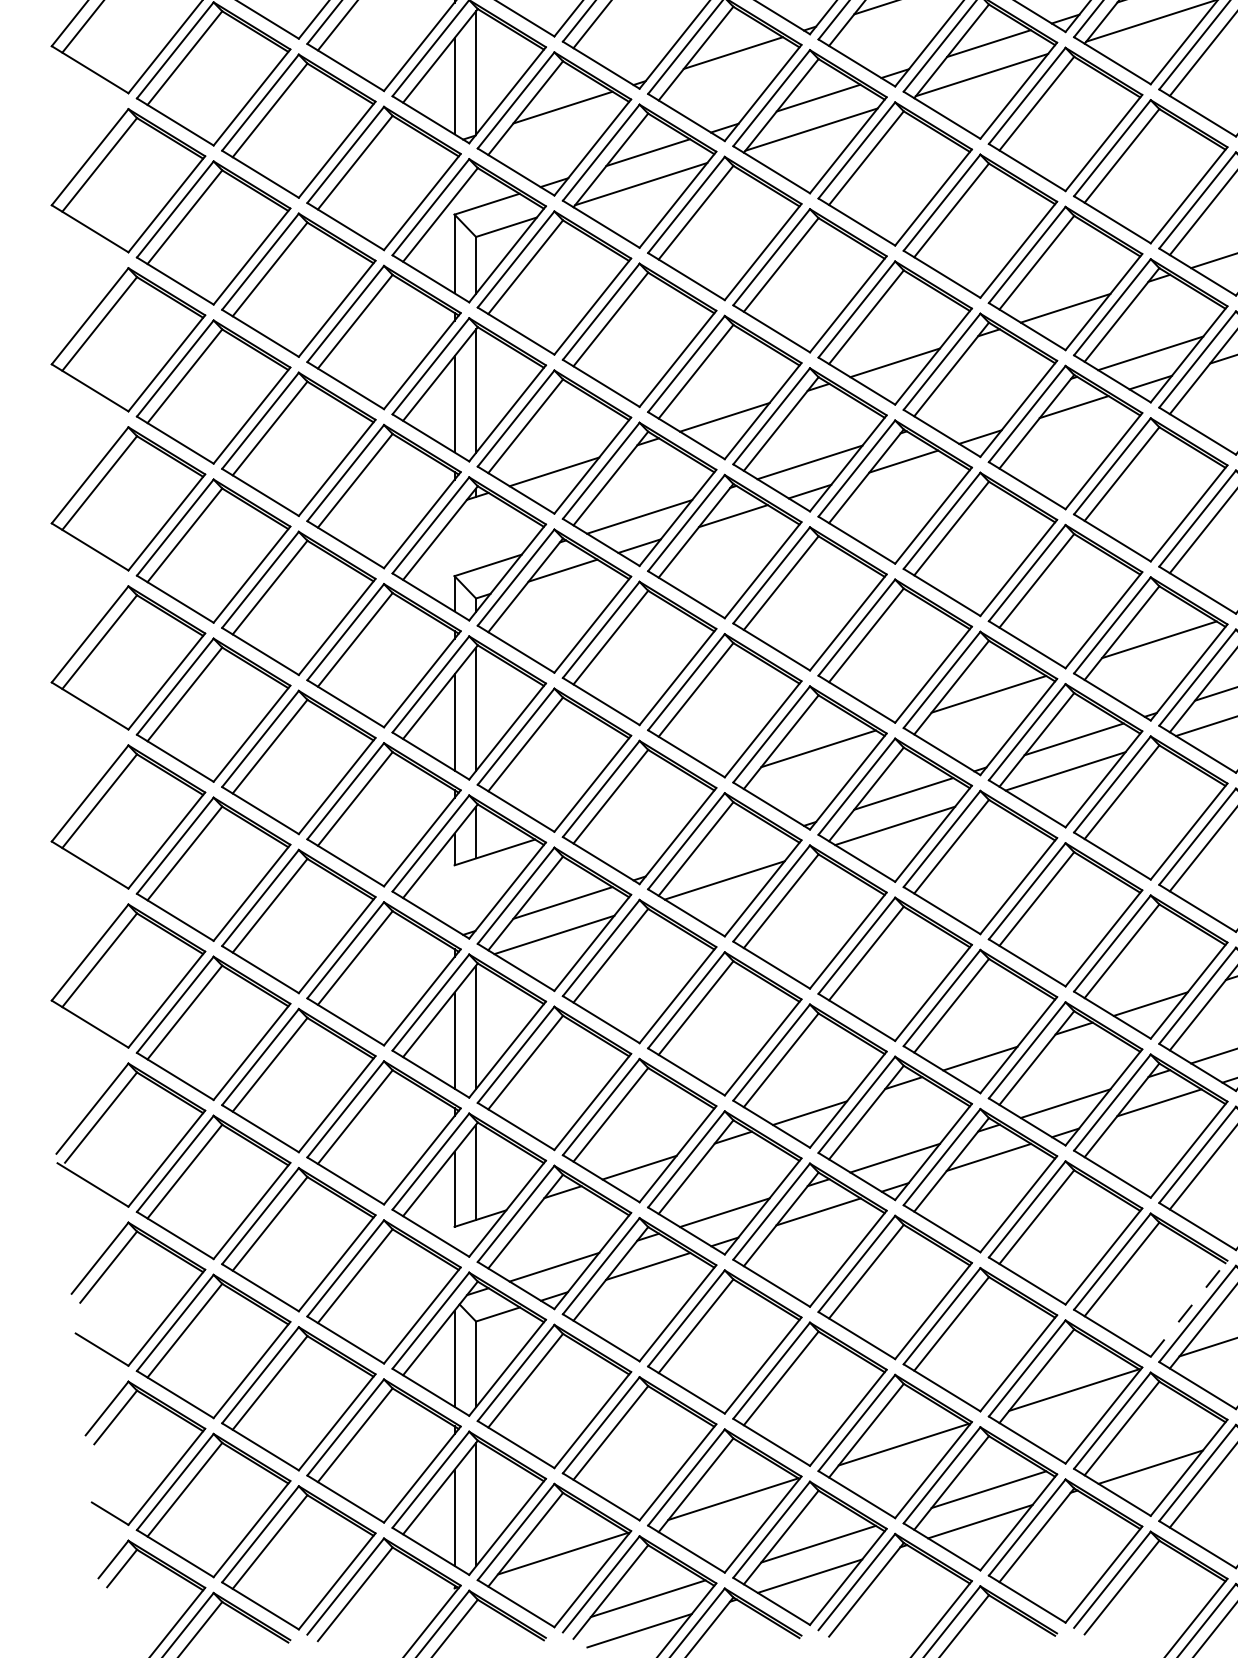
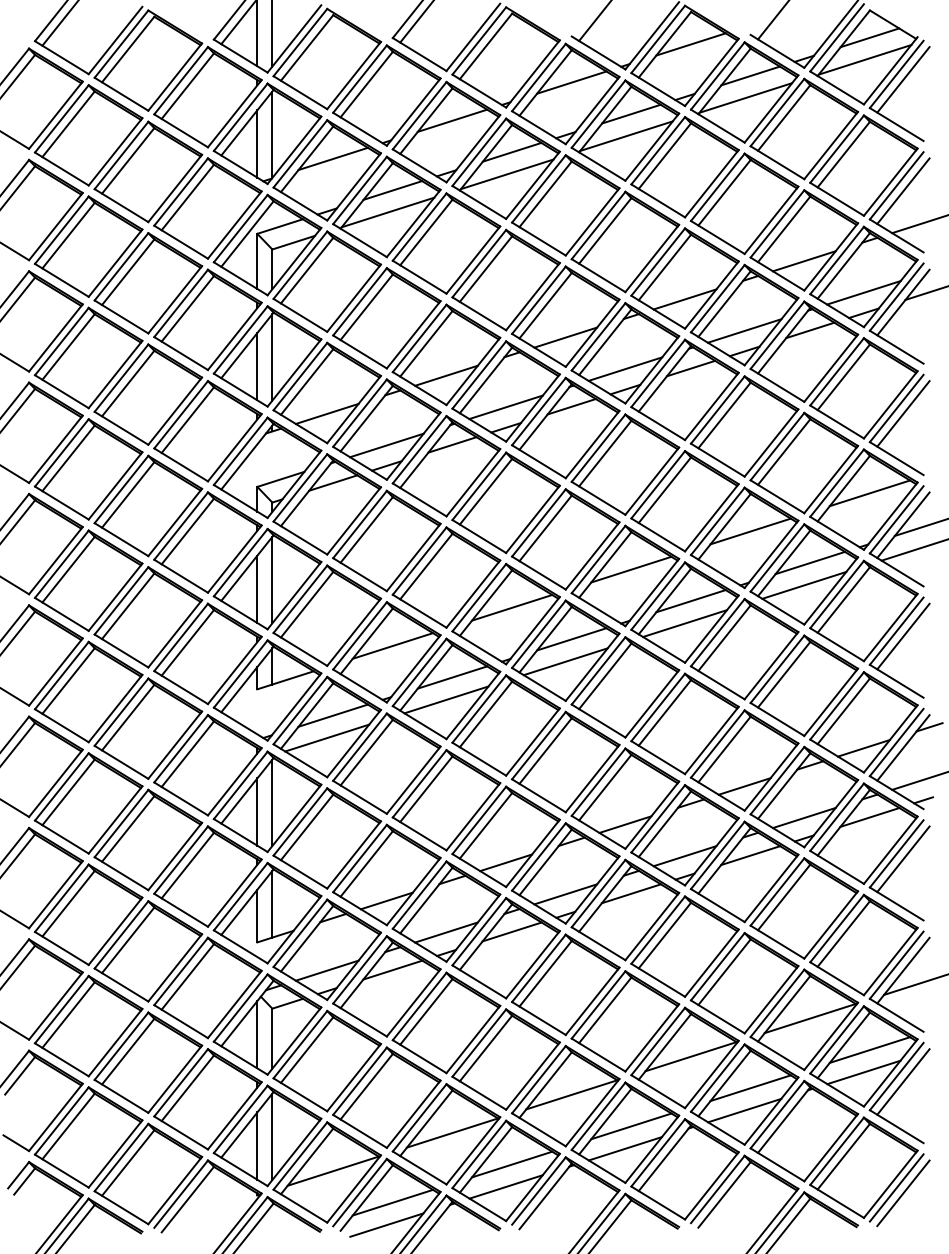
line: (980, 406) -> (625, 368), added
line: (647, 802) -> (392, 645), added
line: (733, 848) -> (452, 677), added
line: (1189, 1308) -> (771, 999), dashed -> solid
line: (1159, 1435) -> (750, 1088), added

